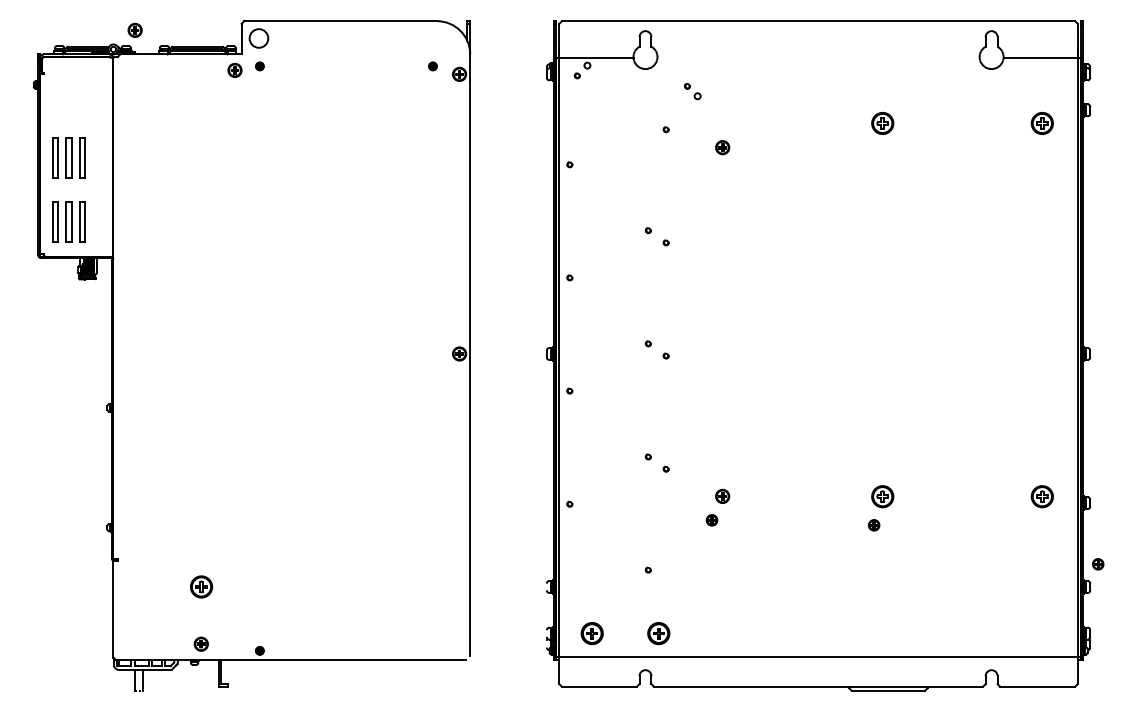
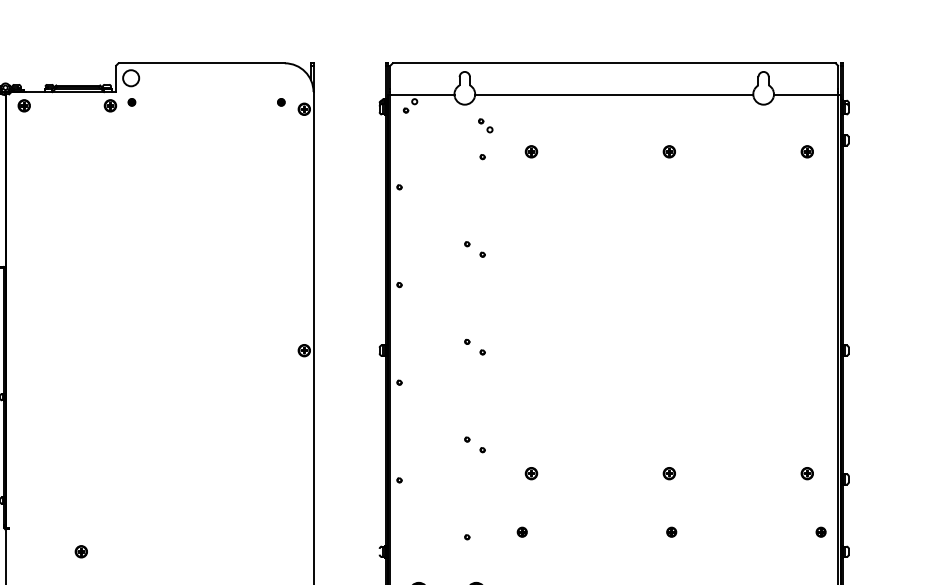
part: (134, 29) -> (23, 105), moved
line: (818, 57) -> (614, 94), added
part: (692, 91) -> (485, 125), moved
part: (881, 123) -> (668, 151), size x0.62
part: (1041, 123) -> (806, 151), size x0.62
part: (722, 147) -> (531, 151), moved
part: (881, 495) -> (668, 472), size x0.62
part: (1041, 495) -> (806, 472), size x0.62
part: (711, 520) -> (521, 532), moved
part: (873, 525) -> (671, 532), moved
part: (1098, 564) -> (821, 532), moved
part: (200, 586) -> (80, 551), size x0.62

